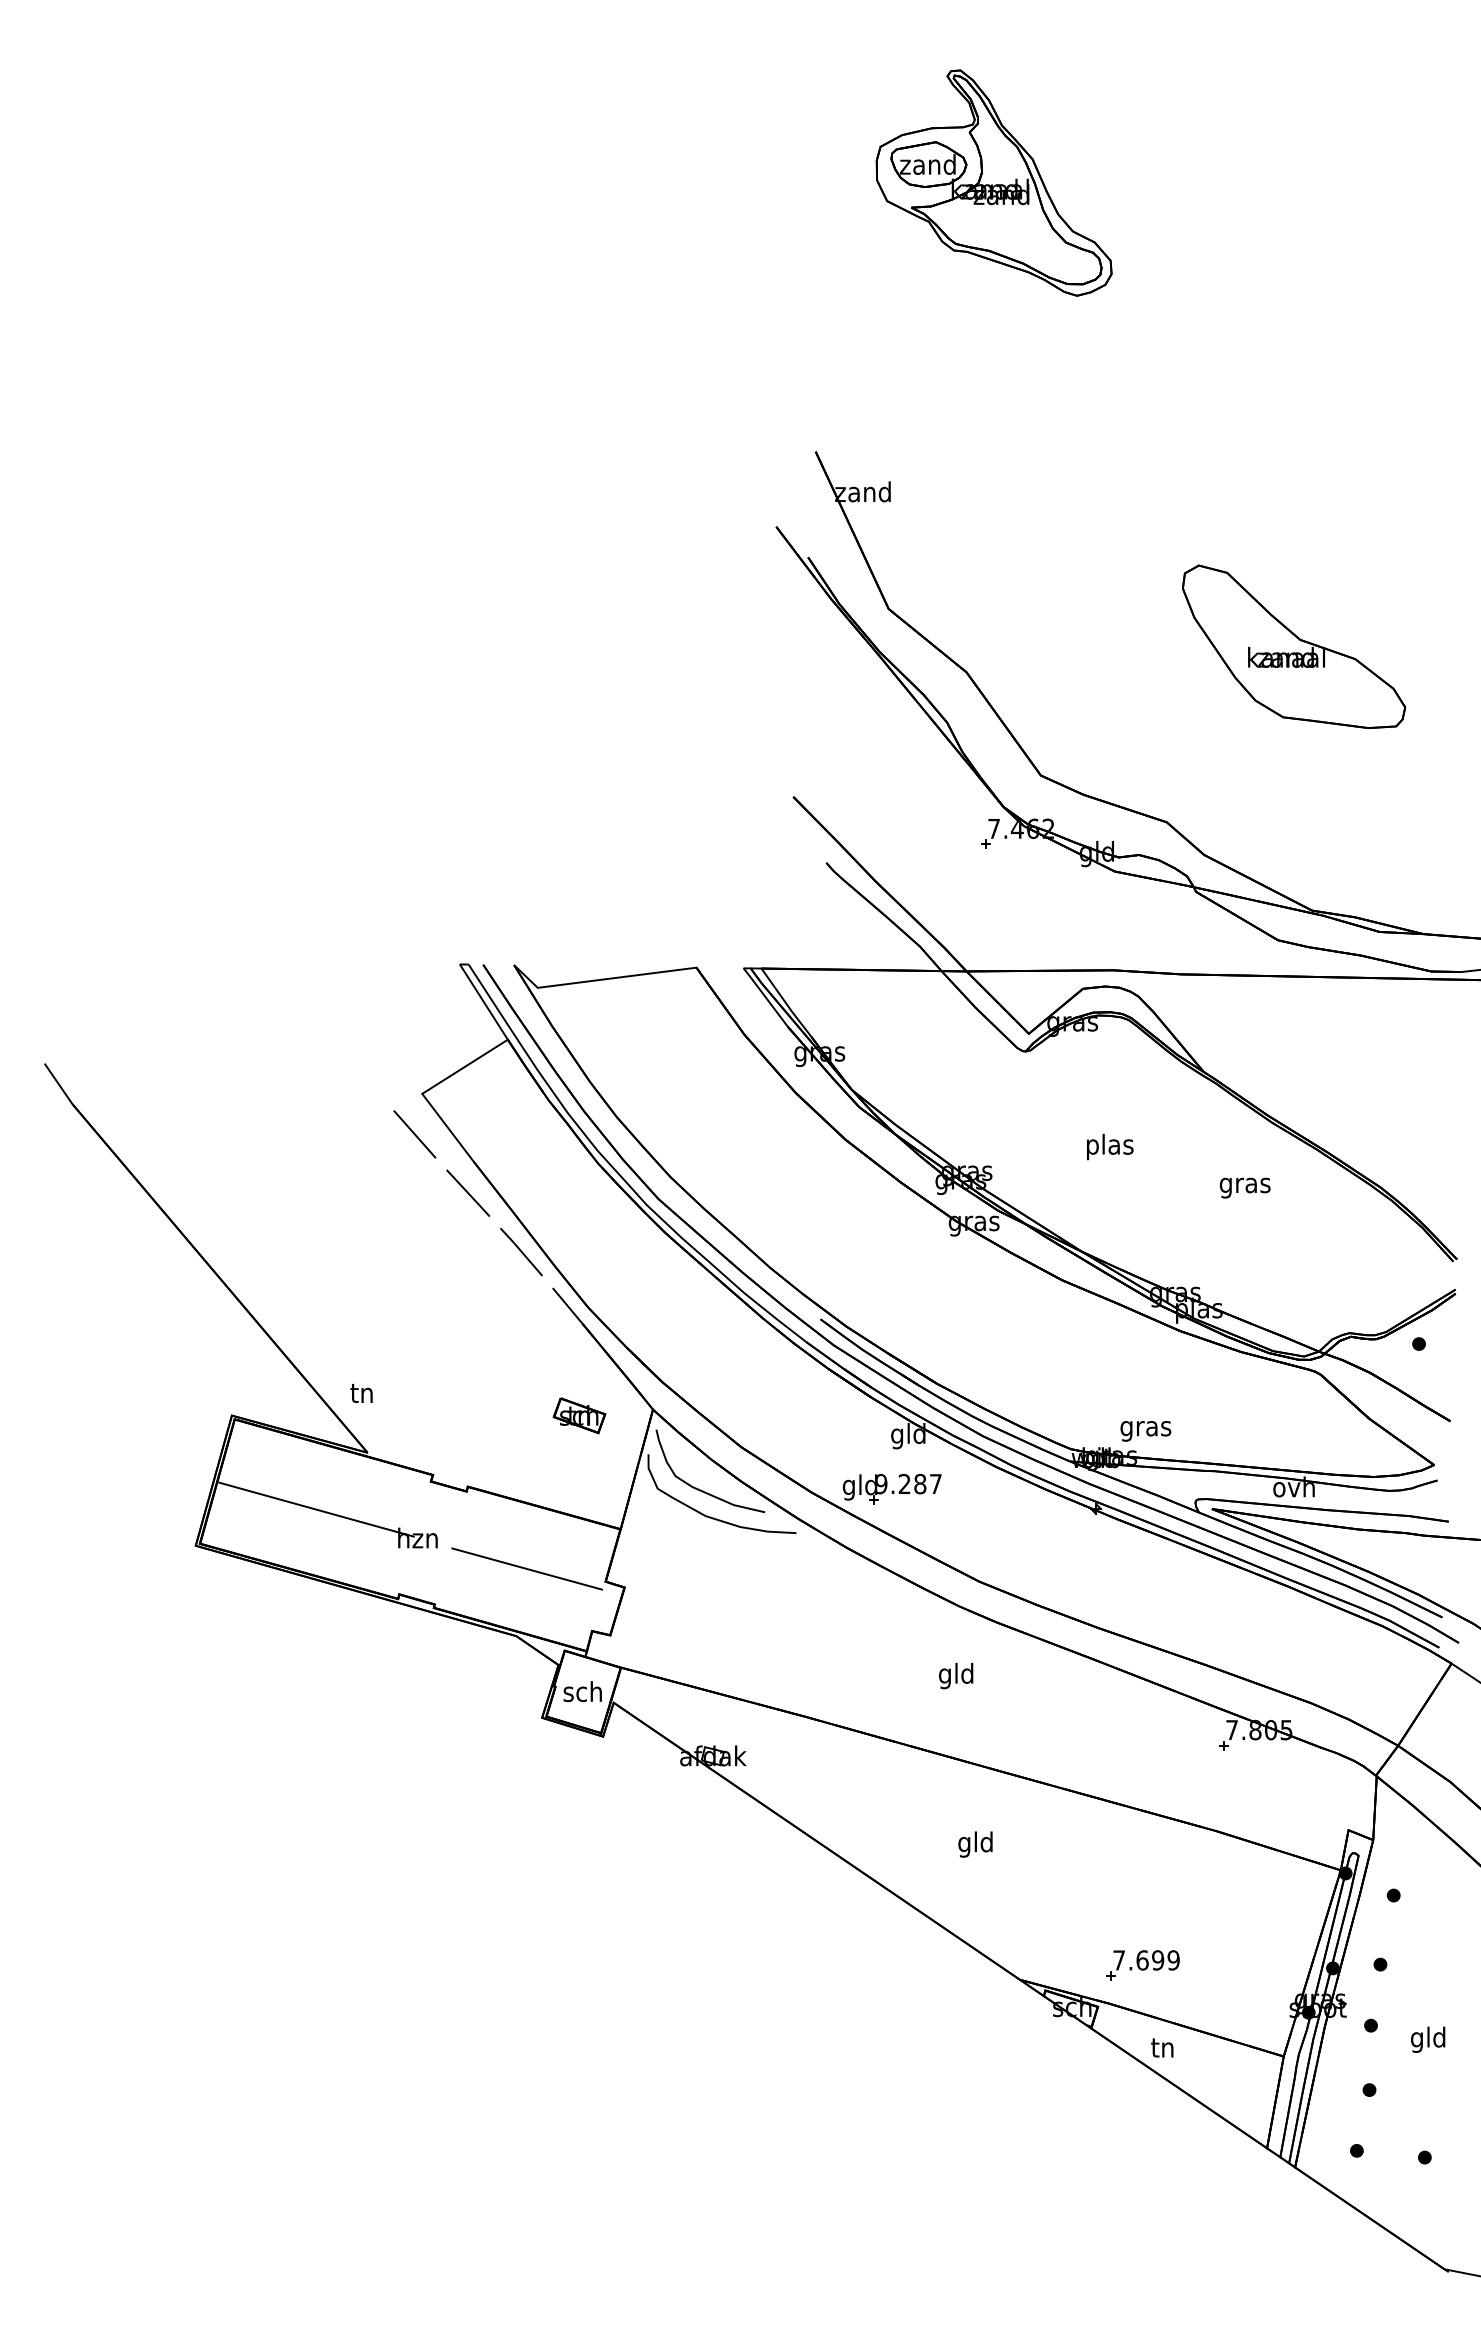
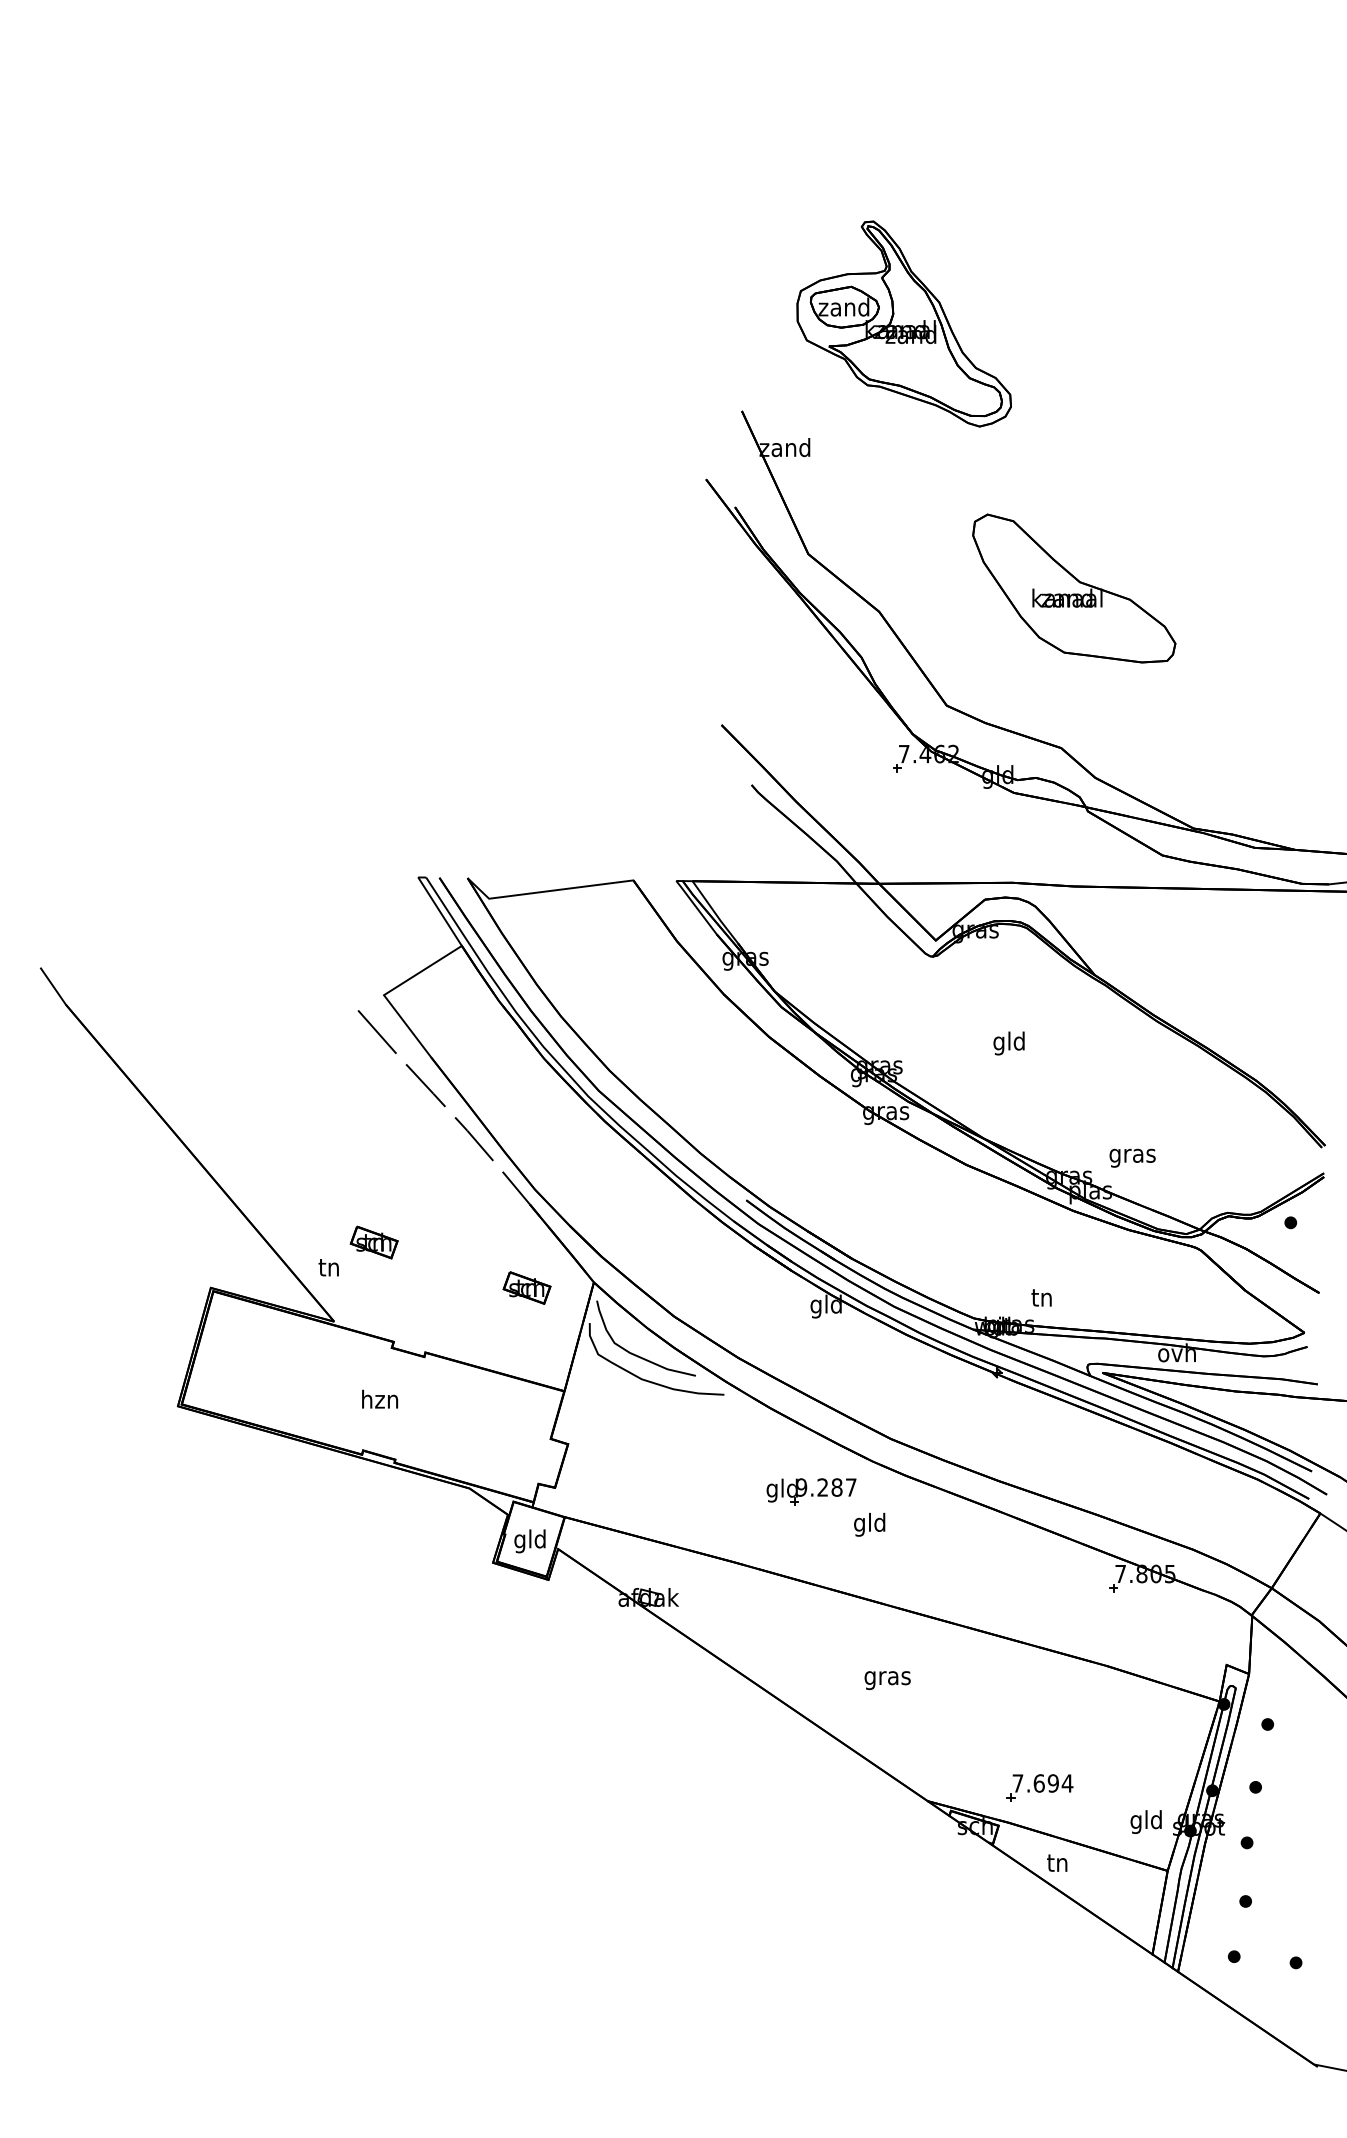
part: (993, 182) -> (903, 323), moved
part: (1294, 646) -> (1074, 588), moved
text: (1110, 1146) -> (1010, 1043), plas -> gld
text: (1244, 1187) -> (1131, 1157), moved
part: (411, 1365) -> (374, 1242), added
text: (1145, 1429) -> (1041, 1300), gras -> tn
part: (891, 1488) -> (810, 1491), moved
line: (316, 1509) -> (287, 1373), removed
line: (526, 1568) -> (478, 1426), removed
text: (582, 1694) -> (529, 1541), sch -> gld
text: (975, 1844) -> (887, 1678), gld -> gras
text: (1173, 1960) -> (1067, 1783), 7.699 -> 7.694
text: (1428, 2039) -> (1146, 1821), moved

